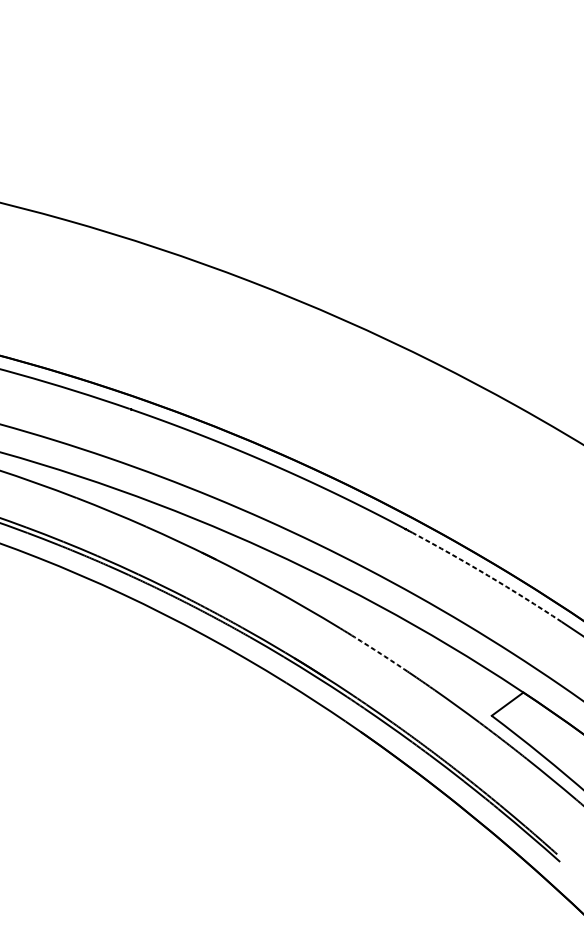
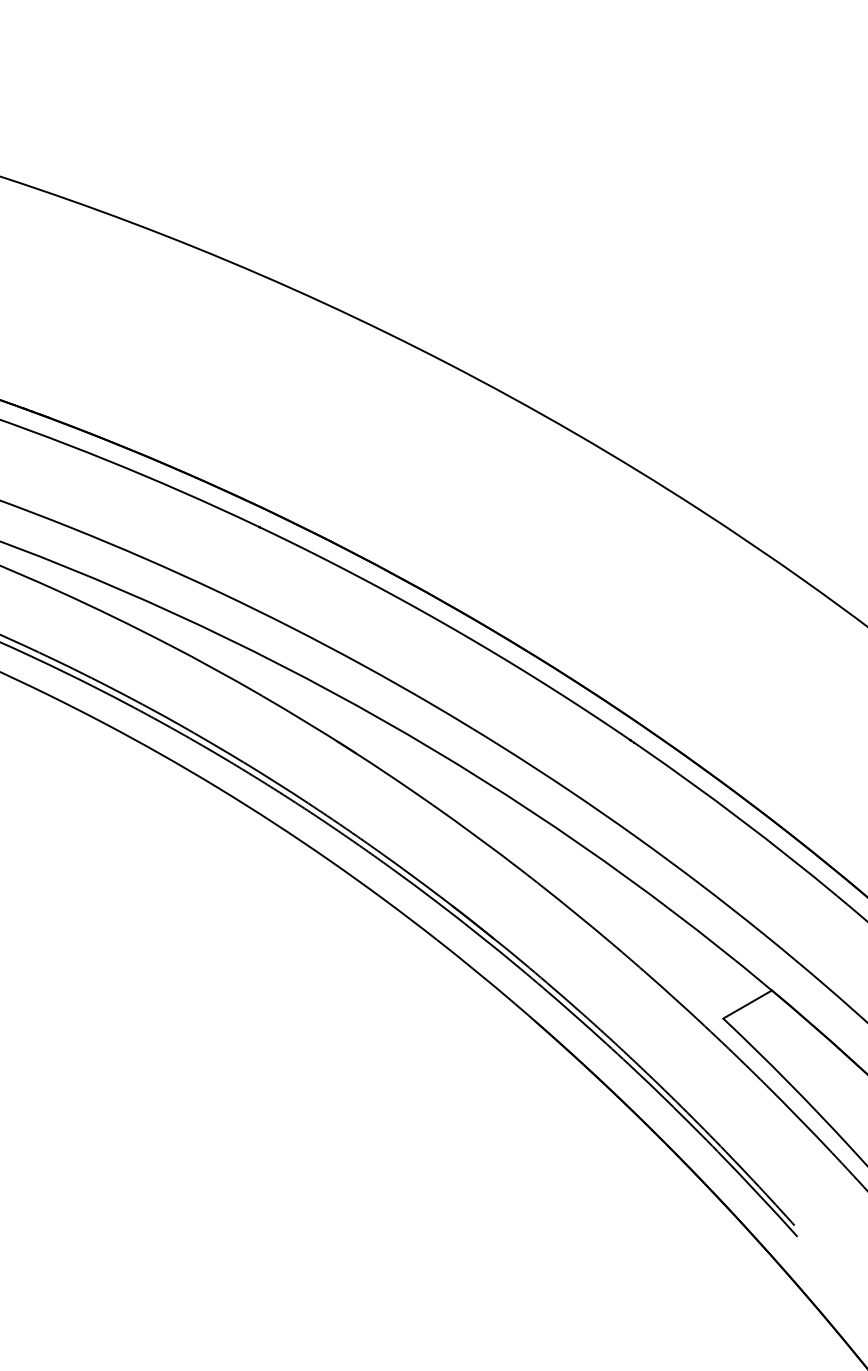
arc: (488, 575) -> (740, 819), dashed -> solid
arc: (381, 653) -> (576, 913), dashed -> solid

